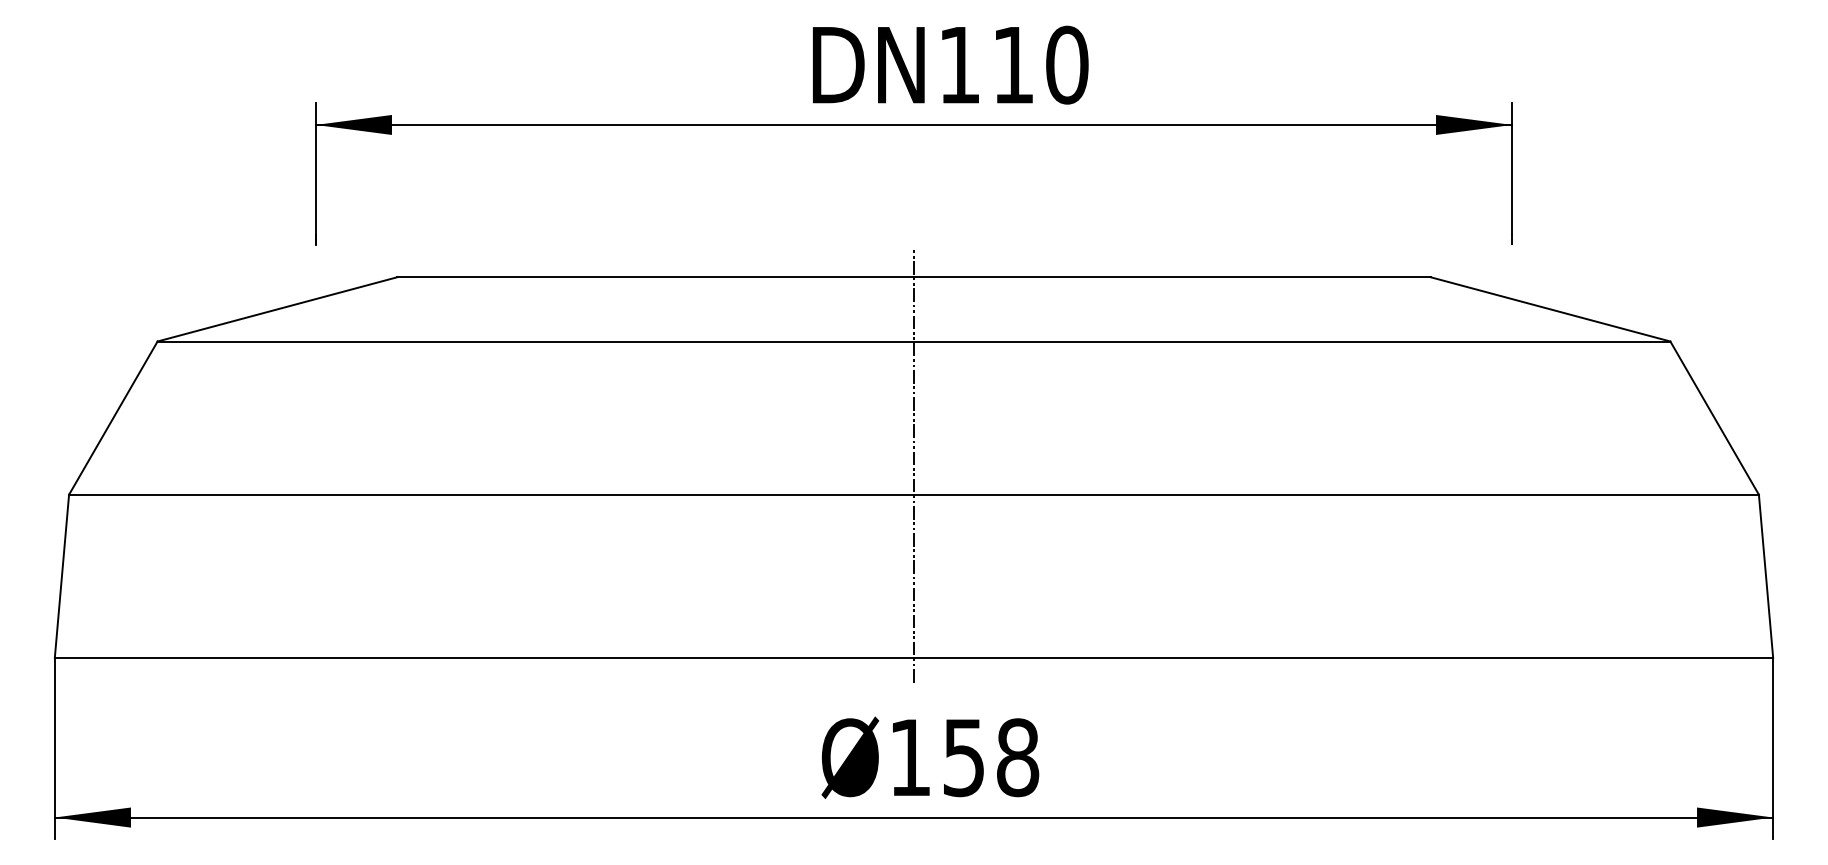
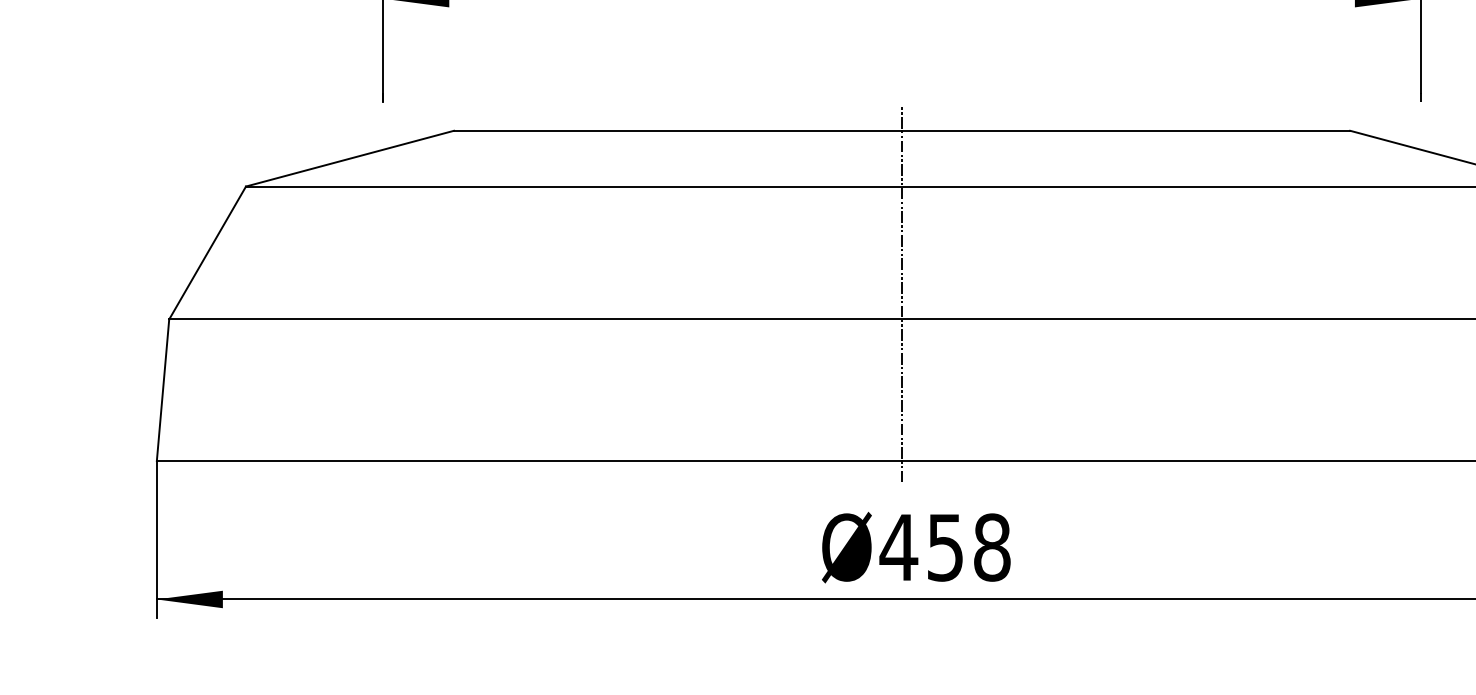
text: (909, 757) -> (898, 547), 158 -> 458

